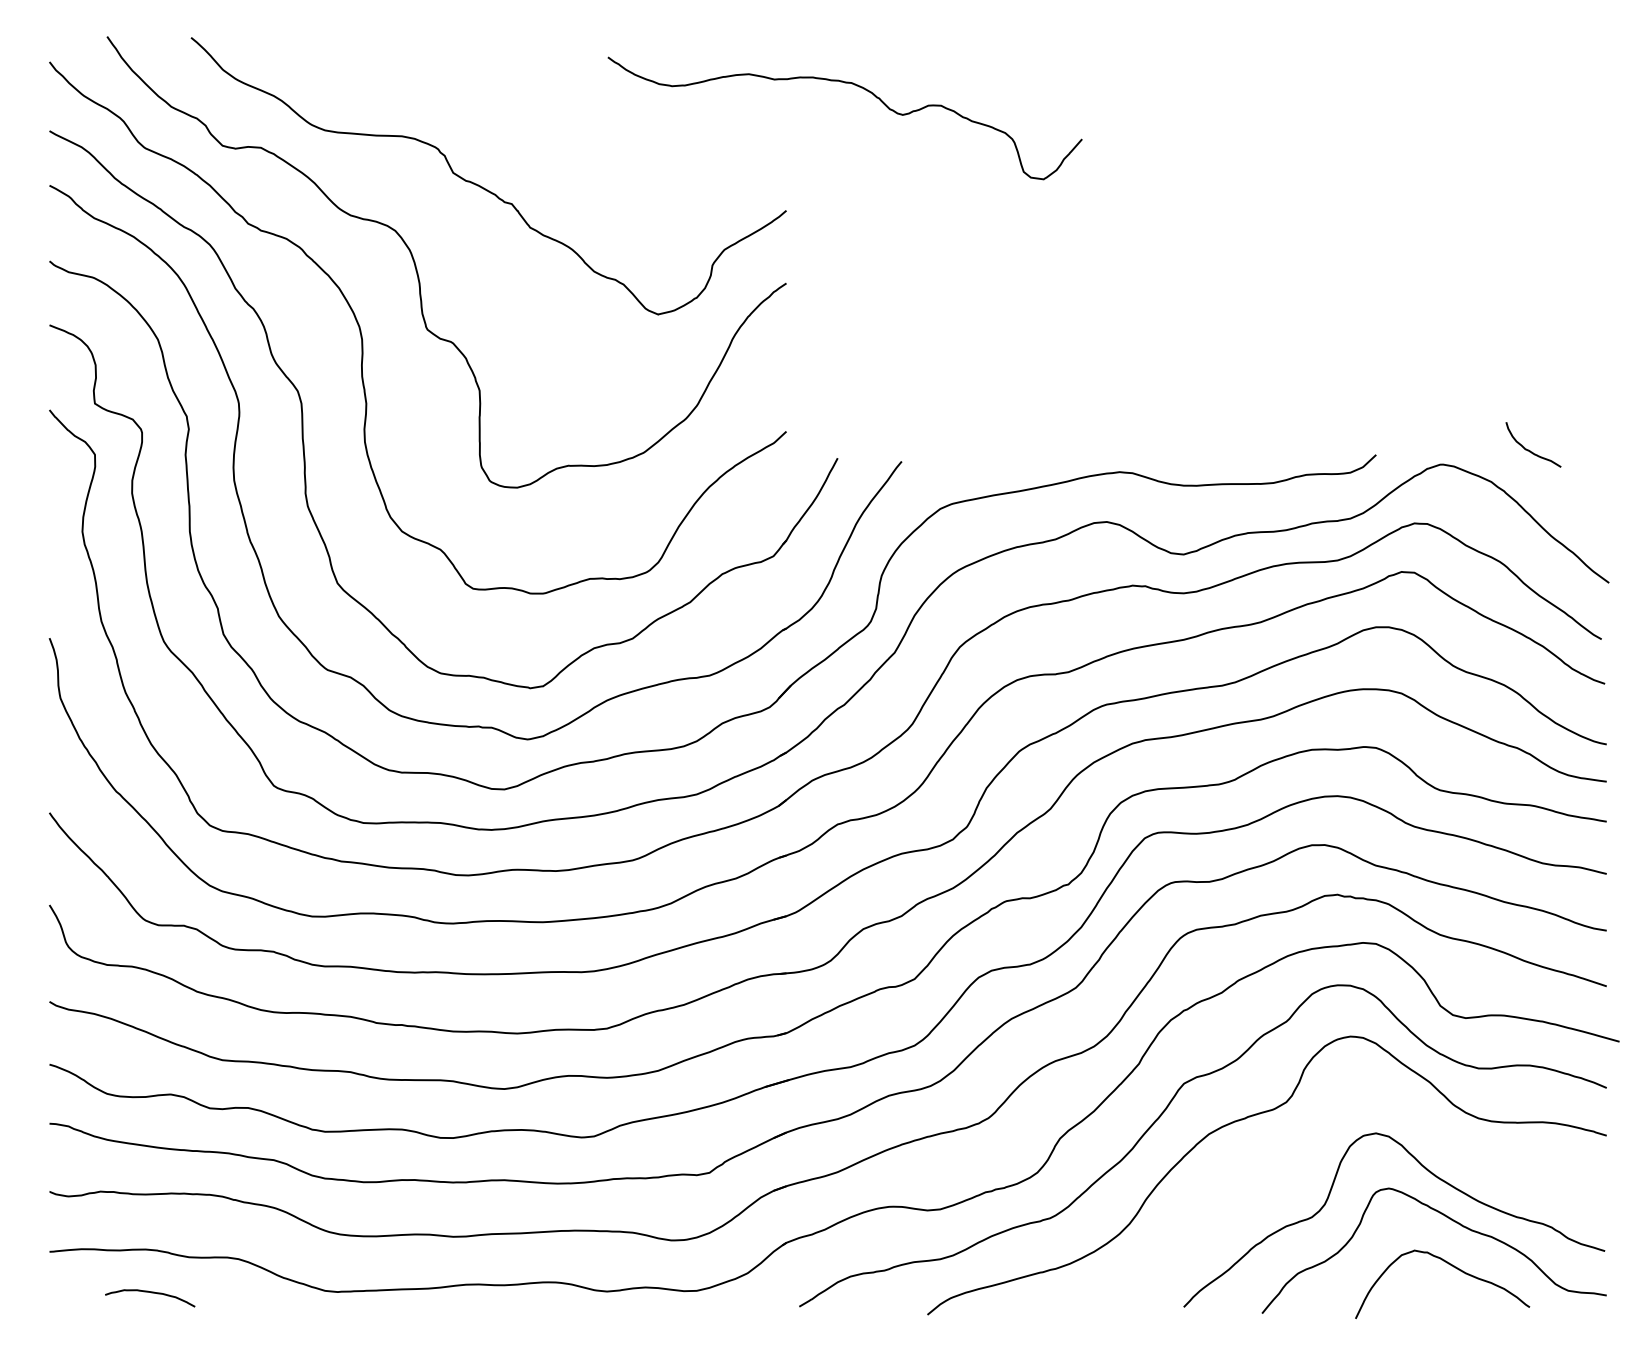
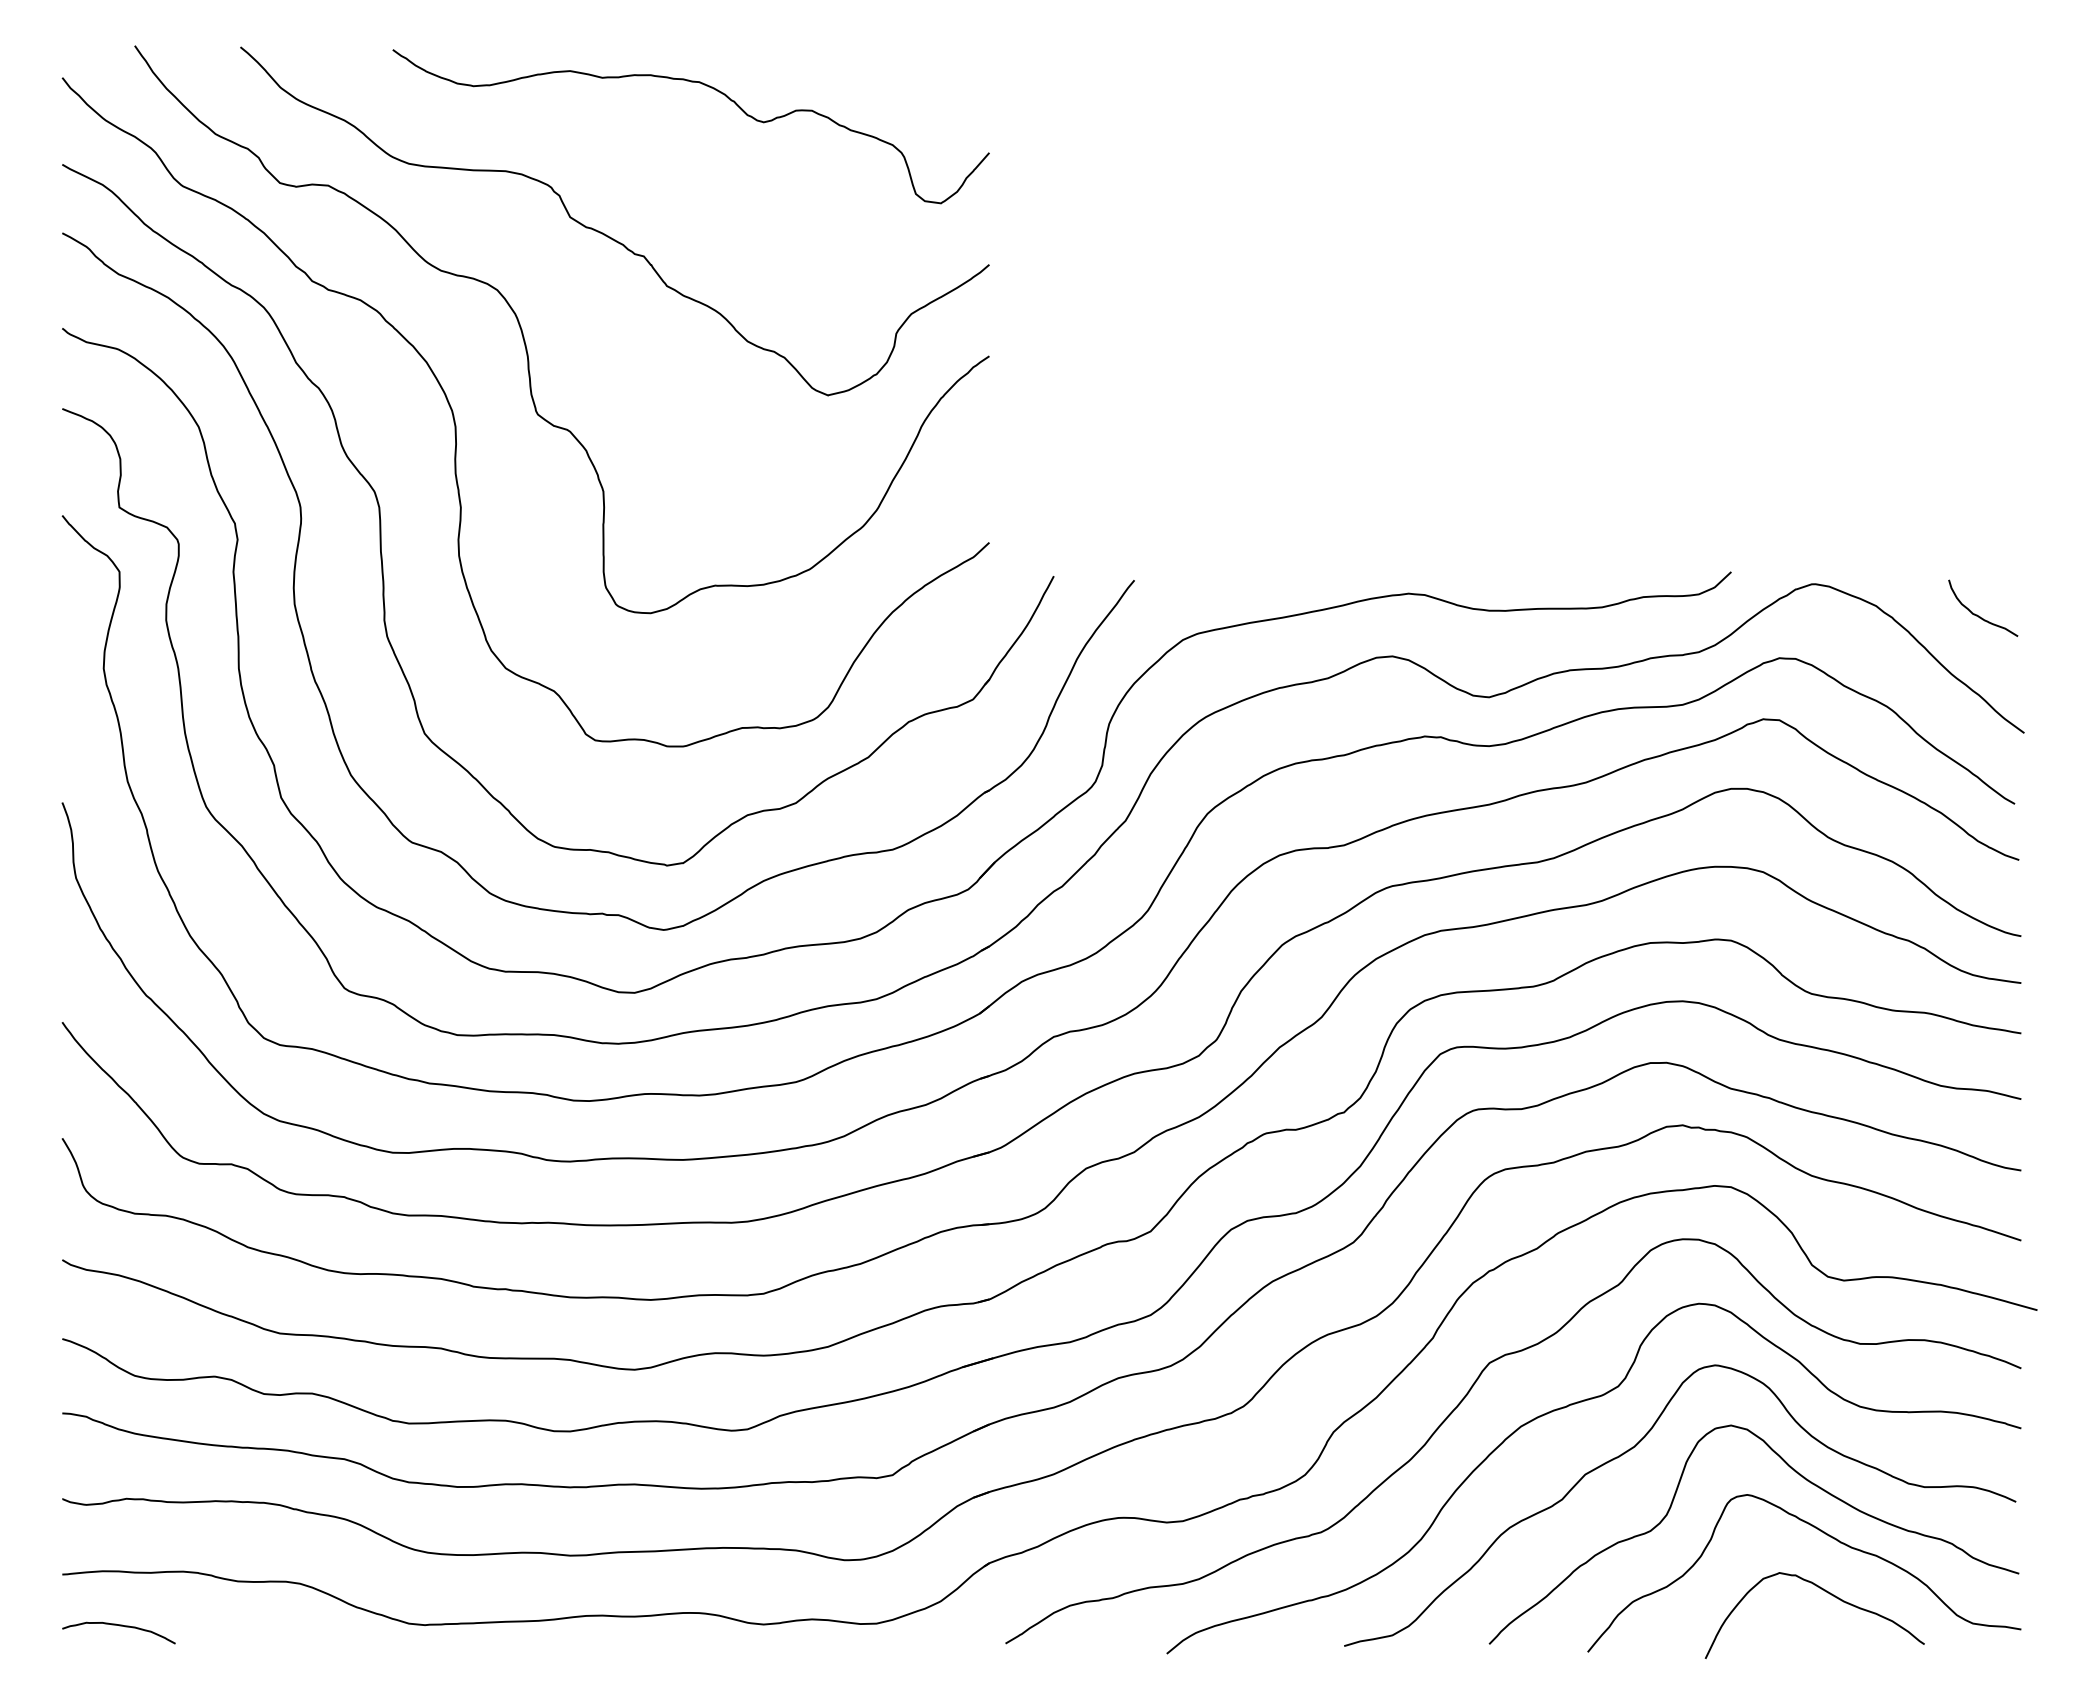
curve: (858, 87) -> (708, 87), moved
curve: (1528, 449) -> (1977, 614), moved
curve: (1300, 1150) -> (1635, 1447), added
curve: (150, 1293) -> (119, 1626), moved

